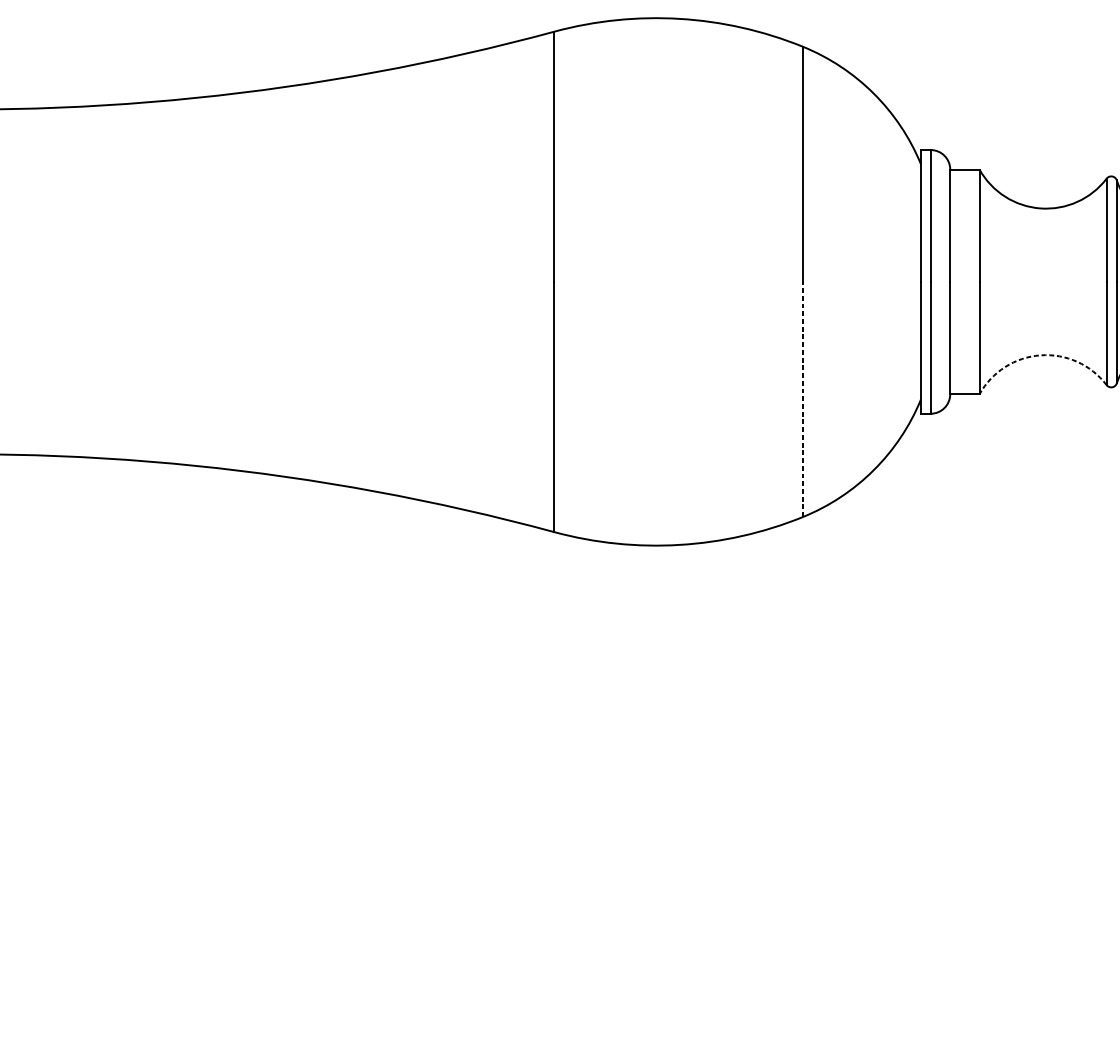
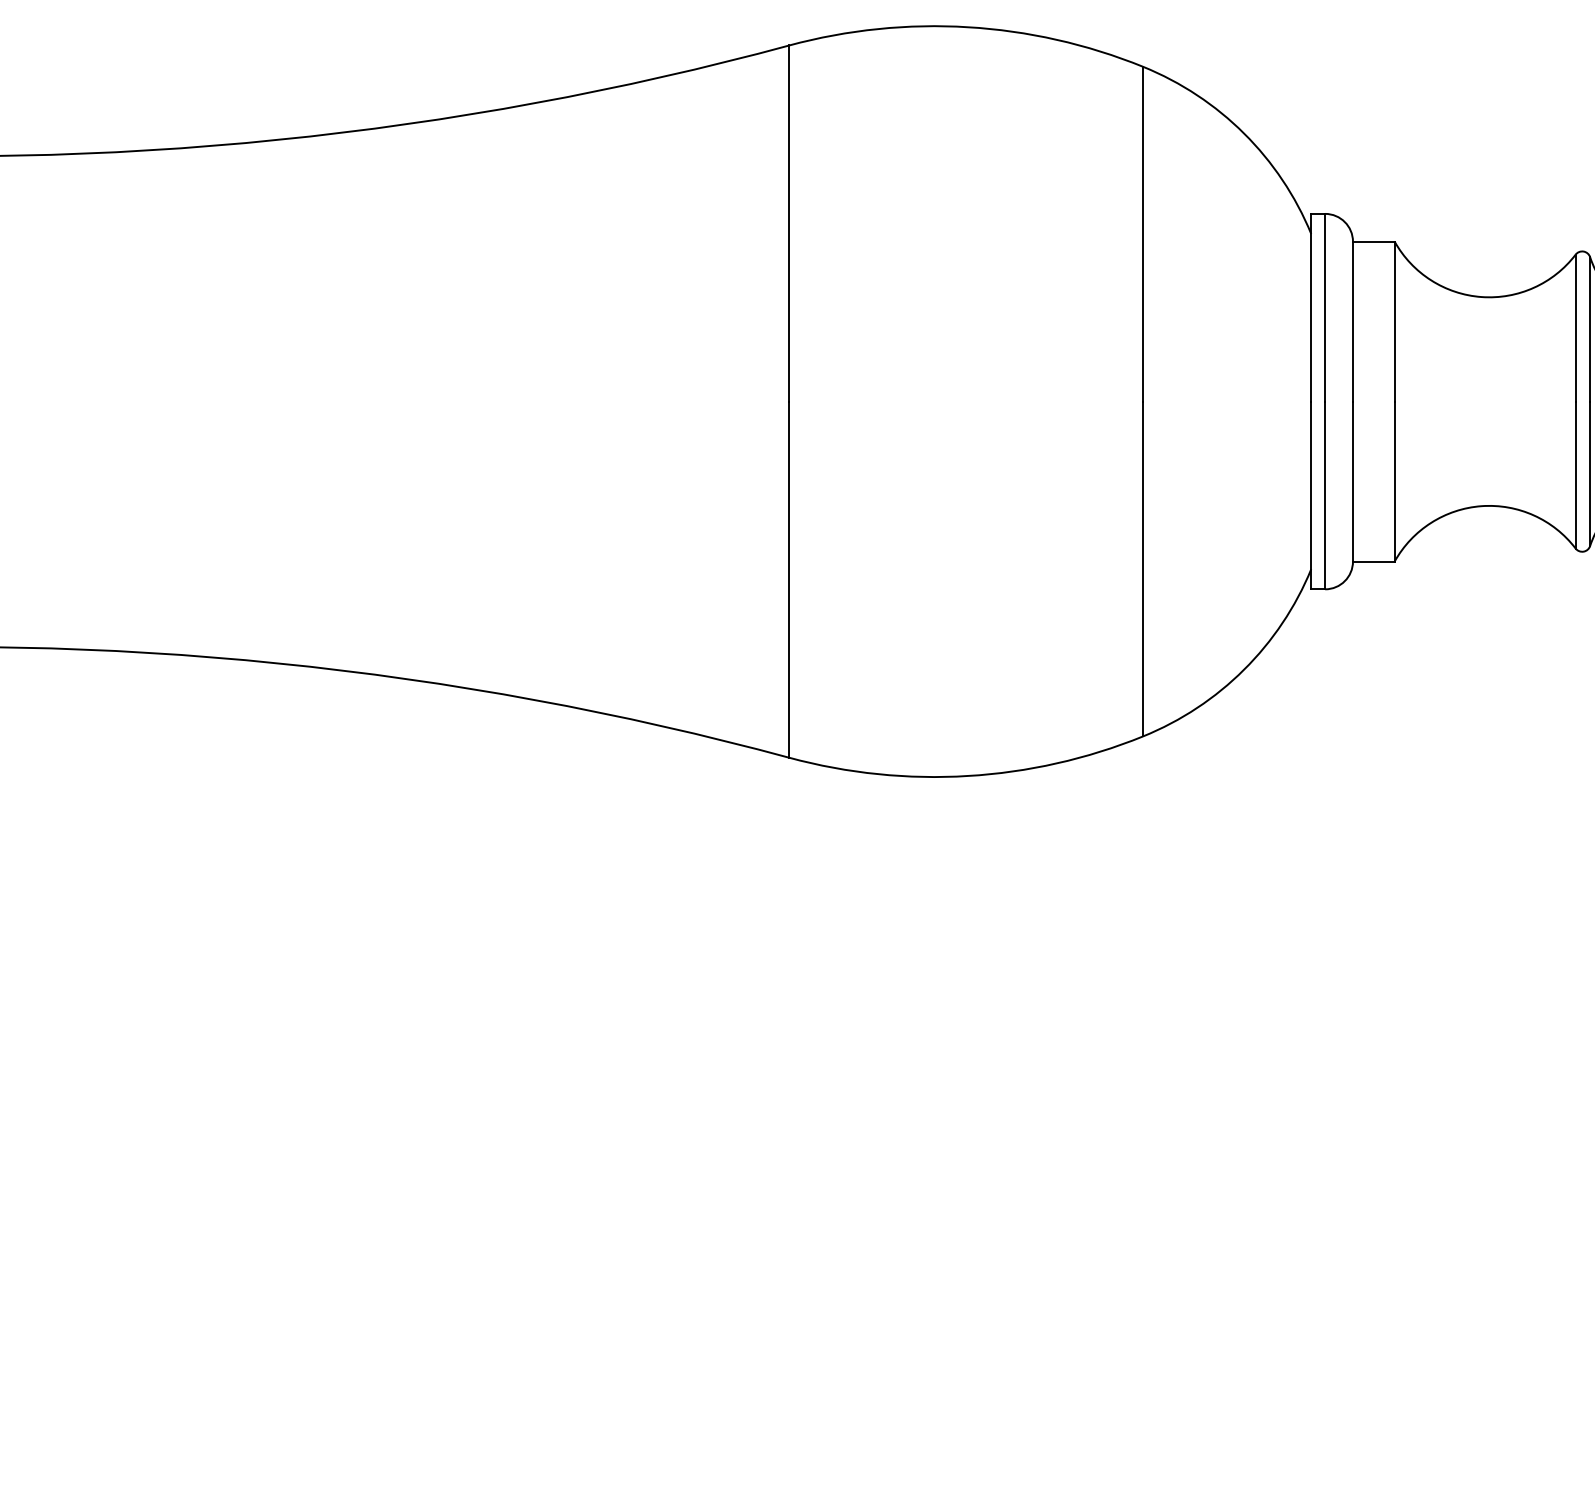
arc: (1040, 355) -> (1481, 506), dashed -> solid
line: (803, 399) -> (1143, 568), dashed -> solid

